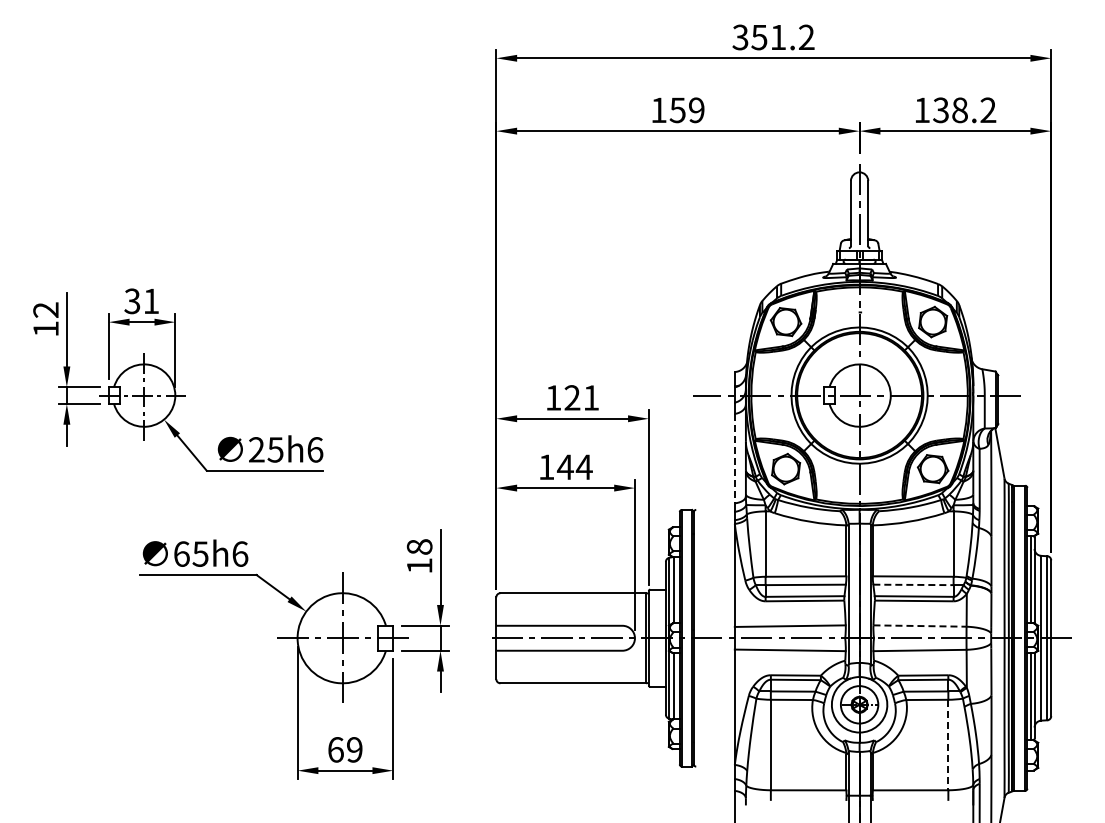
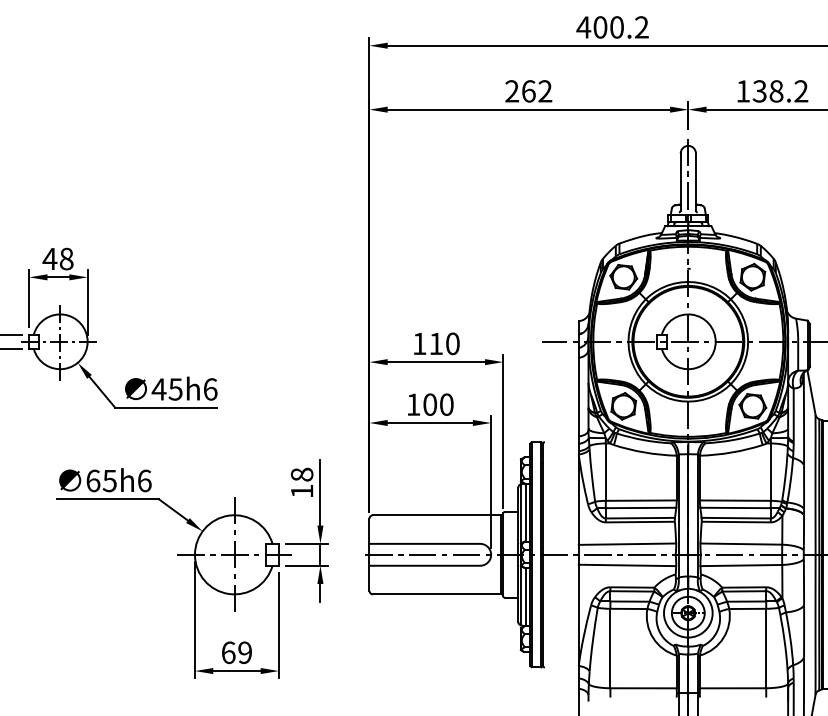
text: (759, 37) -> (600, 27), 351.2 -> 400.2
text: (677, 110) -> (528, 91), 159 -> 262
text: (141, 301) -> (57, 259), 31 -> 48
text: (581, 397) -> (444, 343), 121 -> 110
text: (256, 449) -> (158, 389), 25h6 -> 45h6
line: (734, 458) -> (578, 397), dashed -> solid
text: (574, 467) -> (438, 404), 144 -> 100
line: (913, 584) -> (735, 507), dashed -> solid
line: (920, 626) -> (741, 544), dashed -> solid
line: (948, 745) -> (766, 648), dashed -> solid

